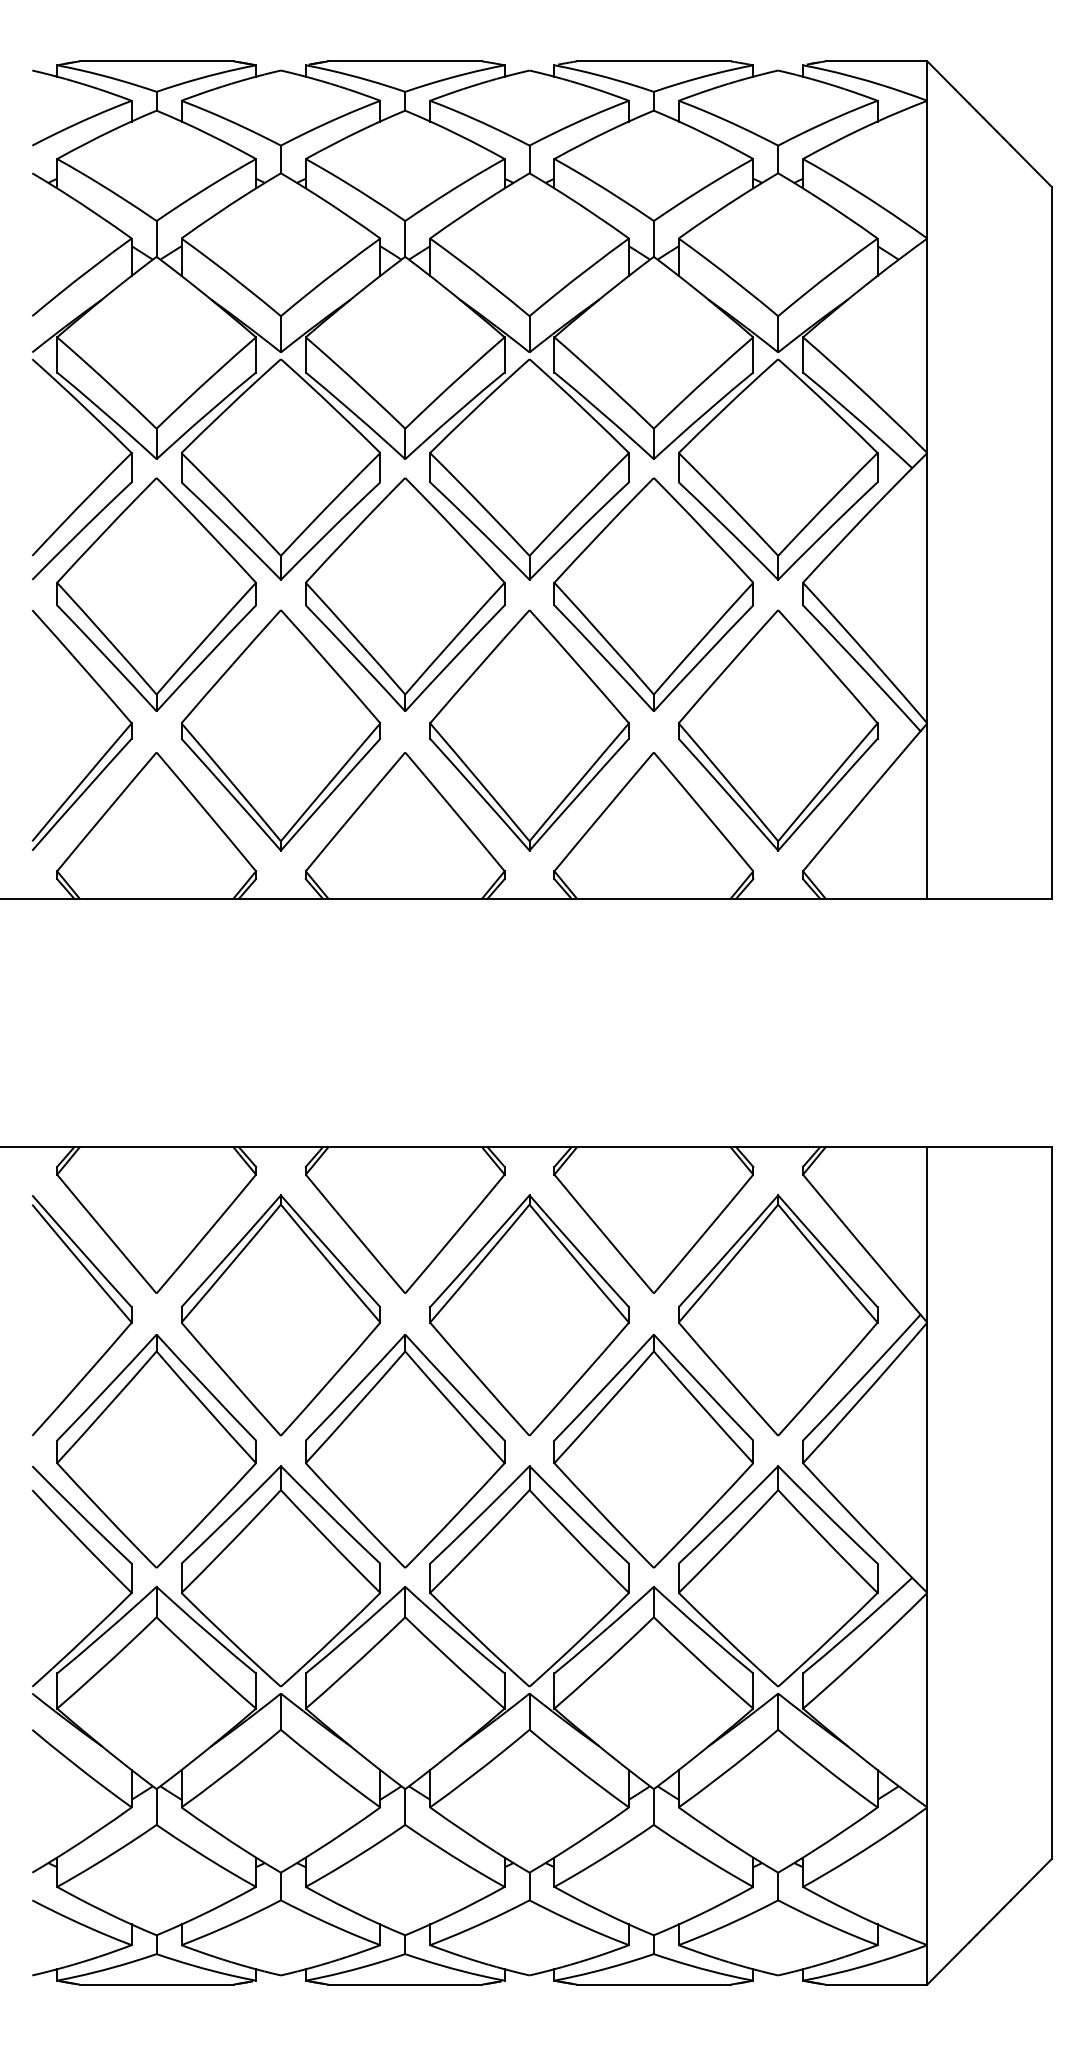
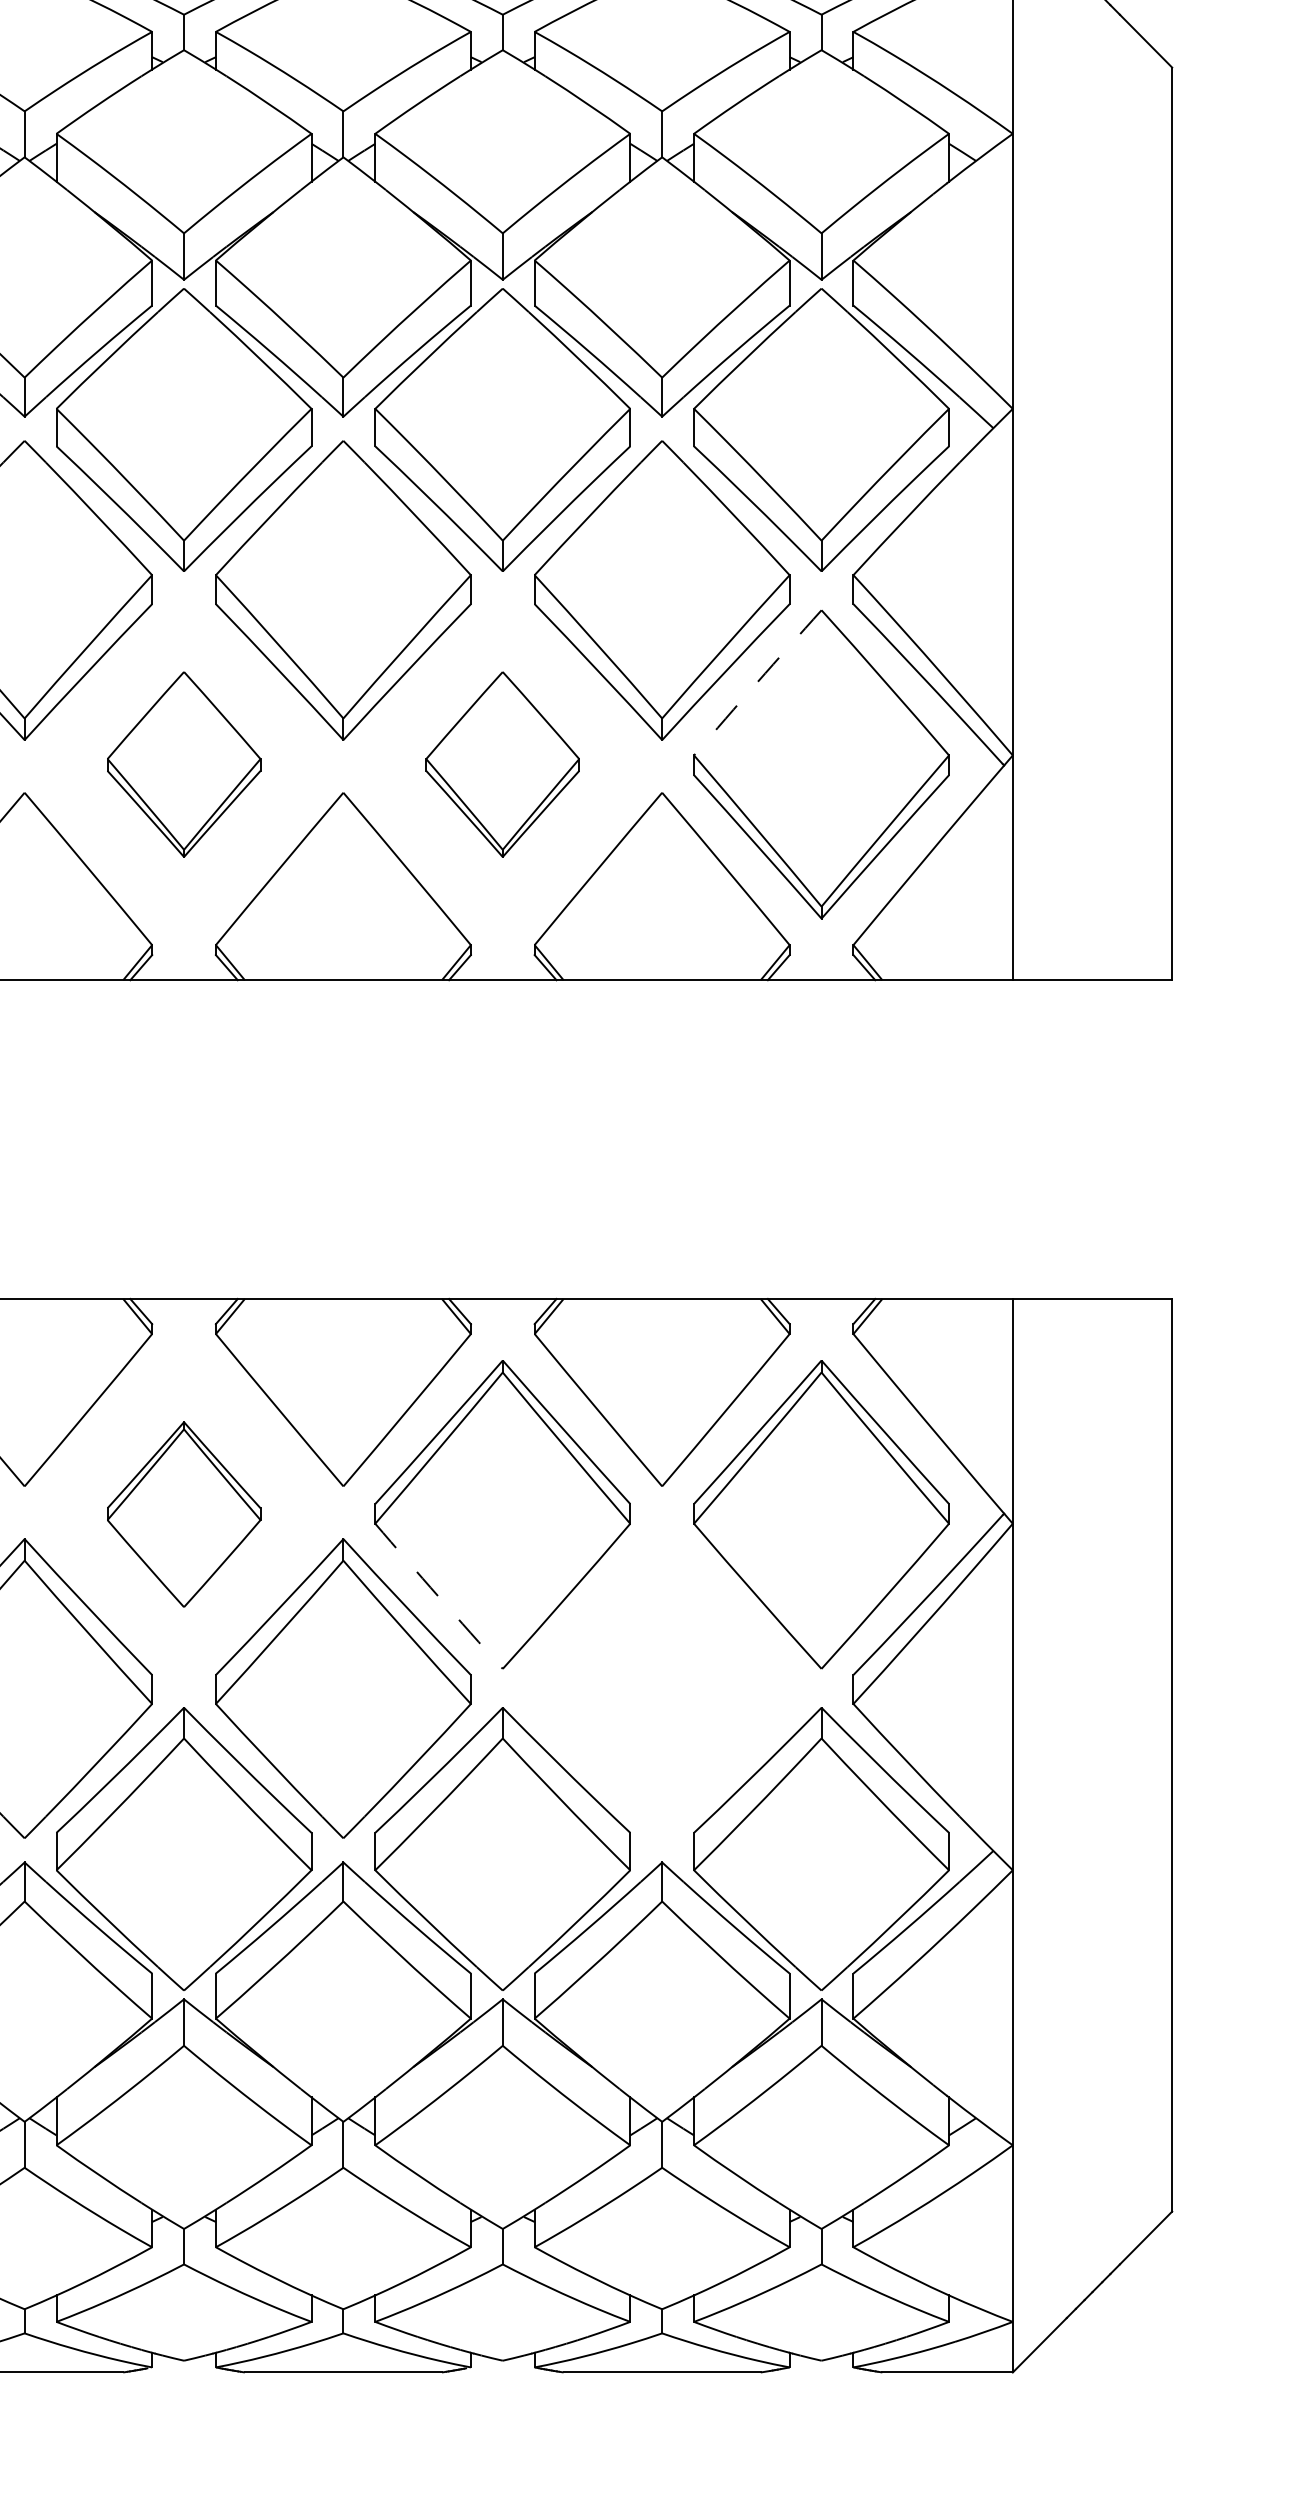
arc: (728, 666) -> (757, 682), solid -> dashed
part: (280, 730) -> (183, 764), size x0.6
part: (529, 730) -> (502, 764), size x0.6
part: (280, 1315) -> (183, 1514), size x0.6
arc: (479, 1379) -> (438, 1596), solid -> dashed
part: (653, 1451) -> (661, 1688), removed

